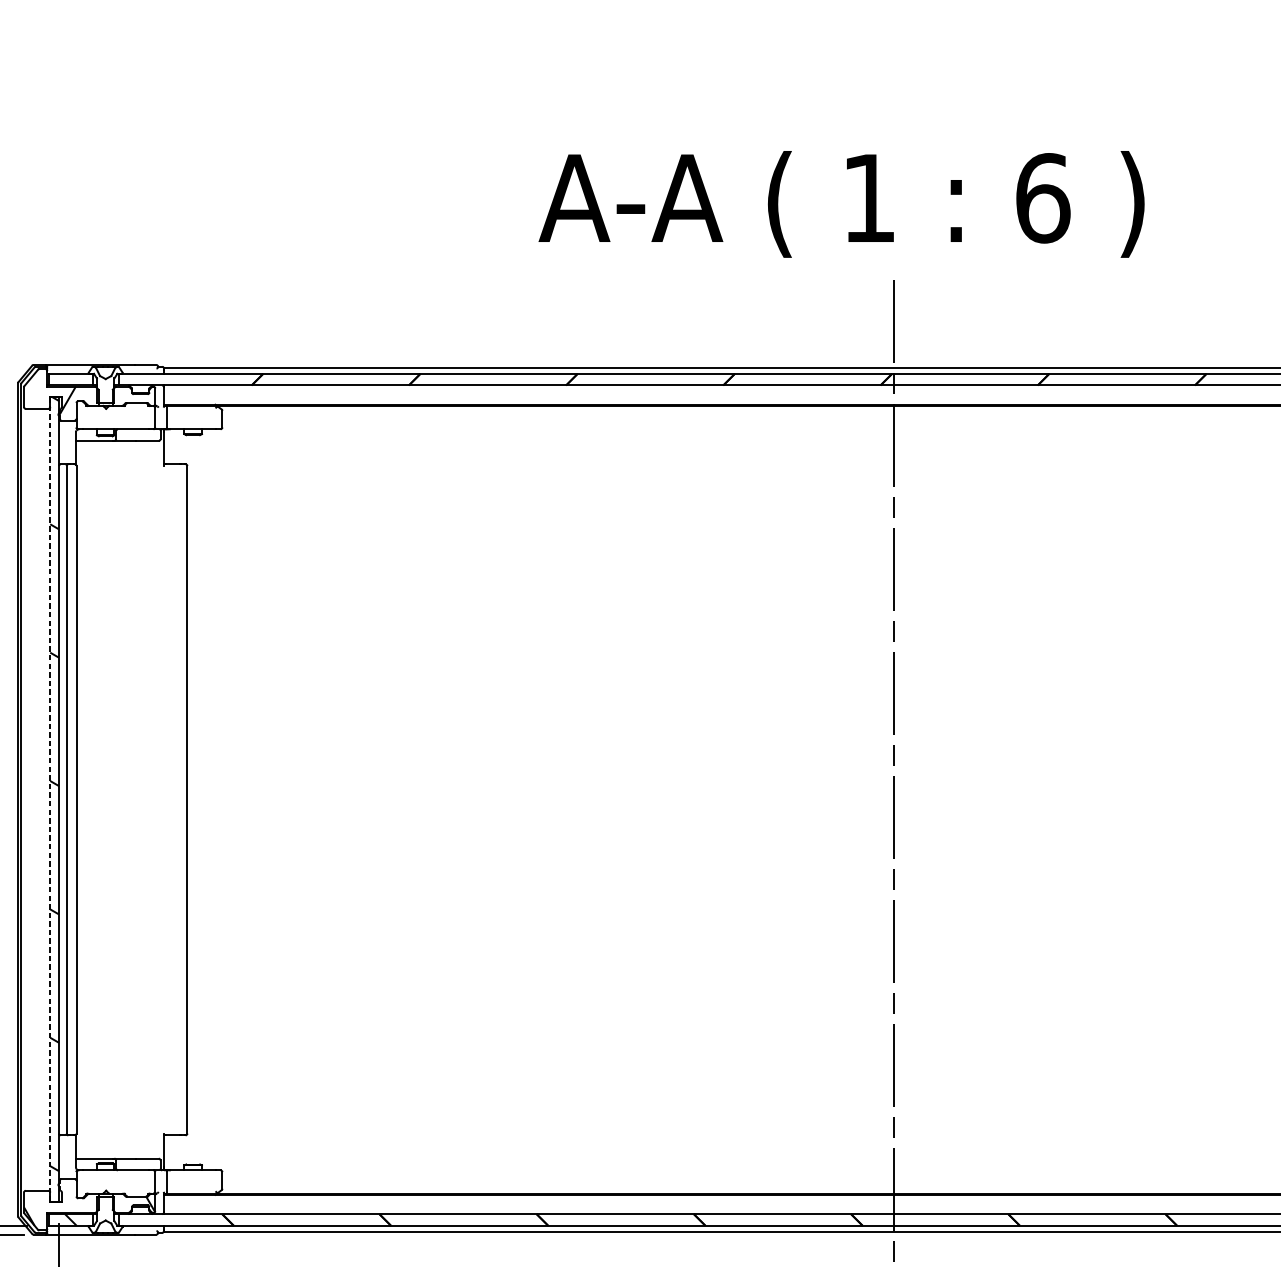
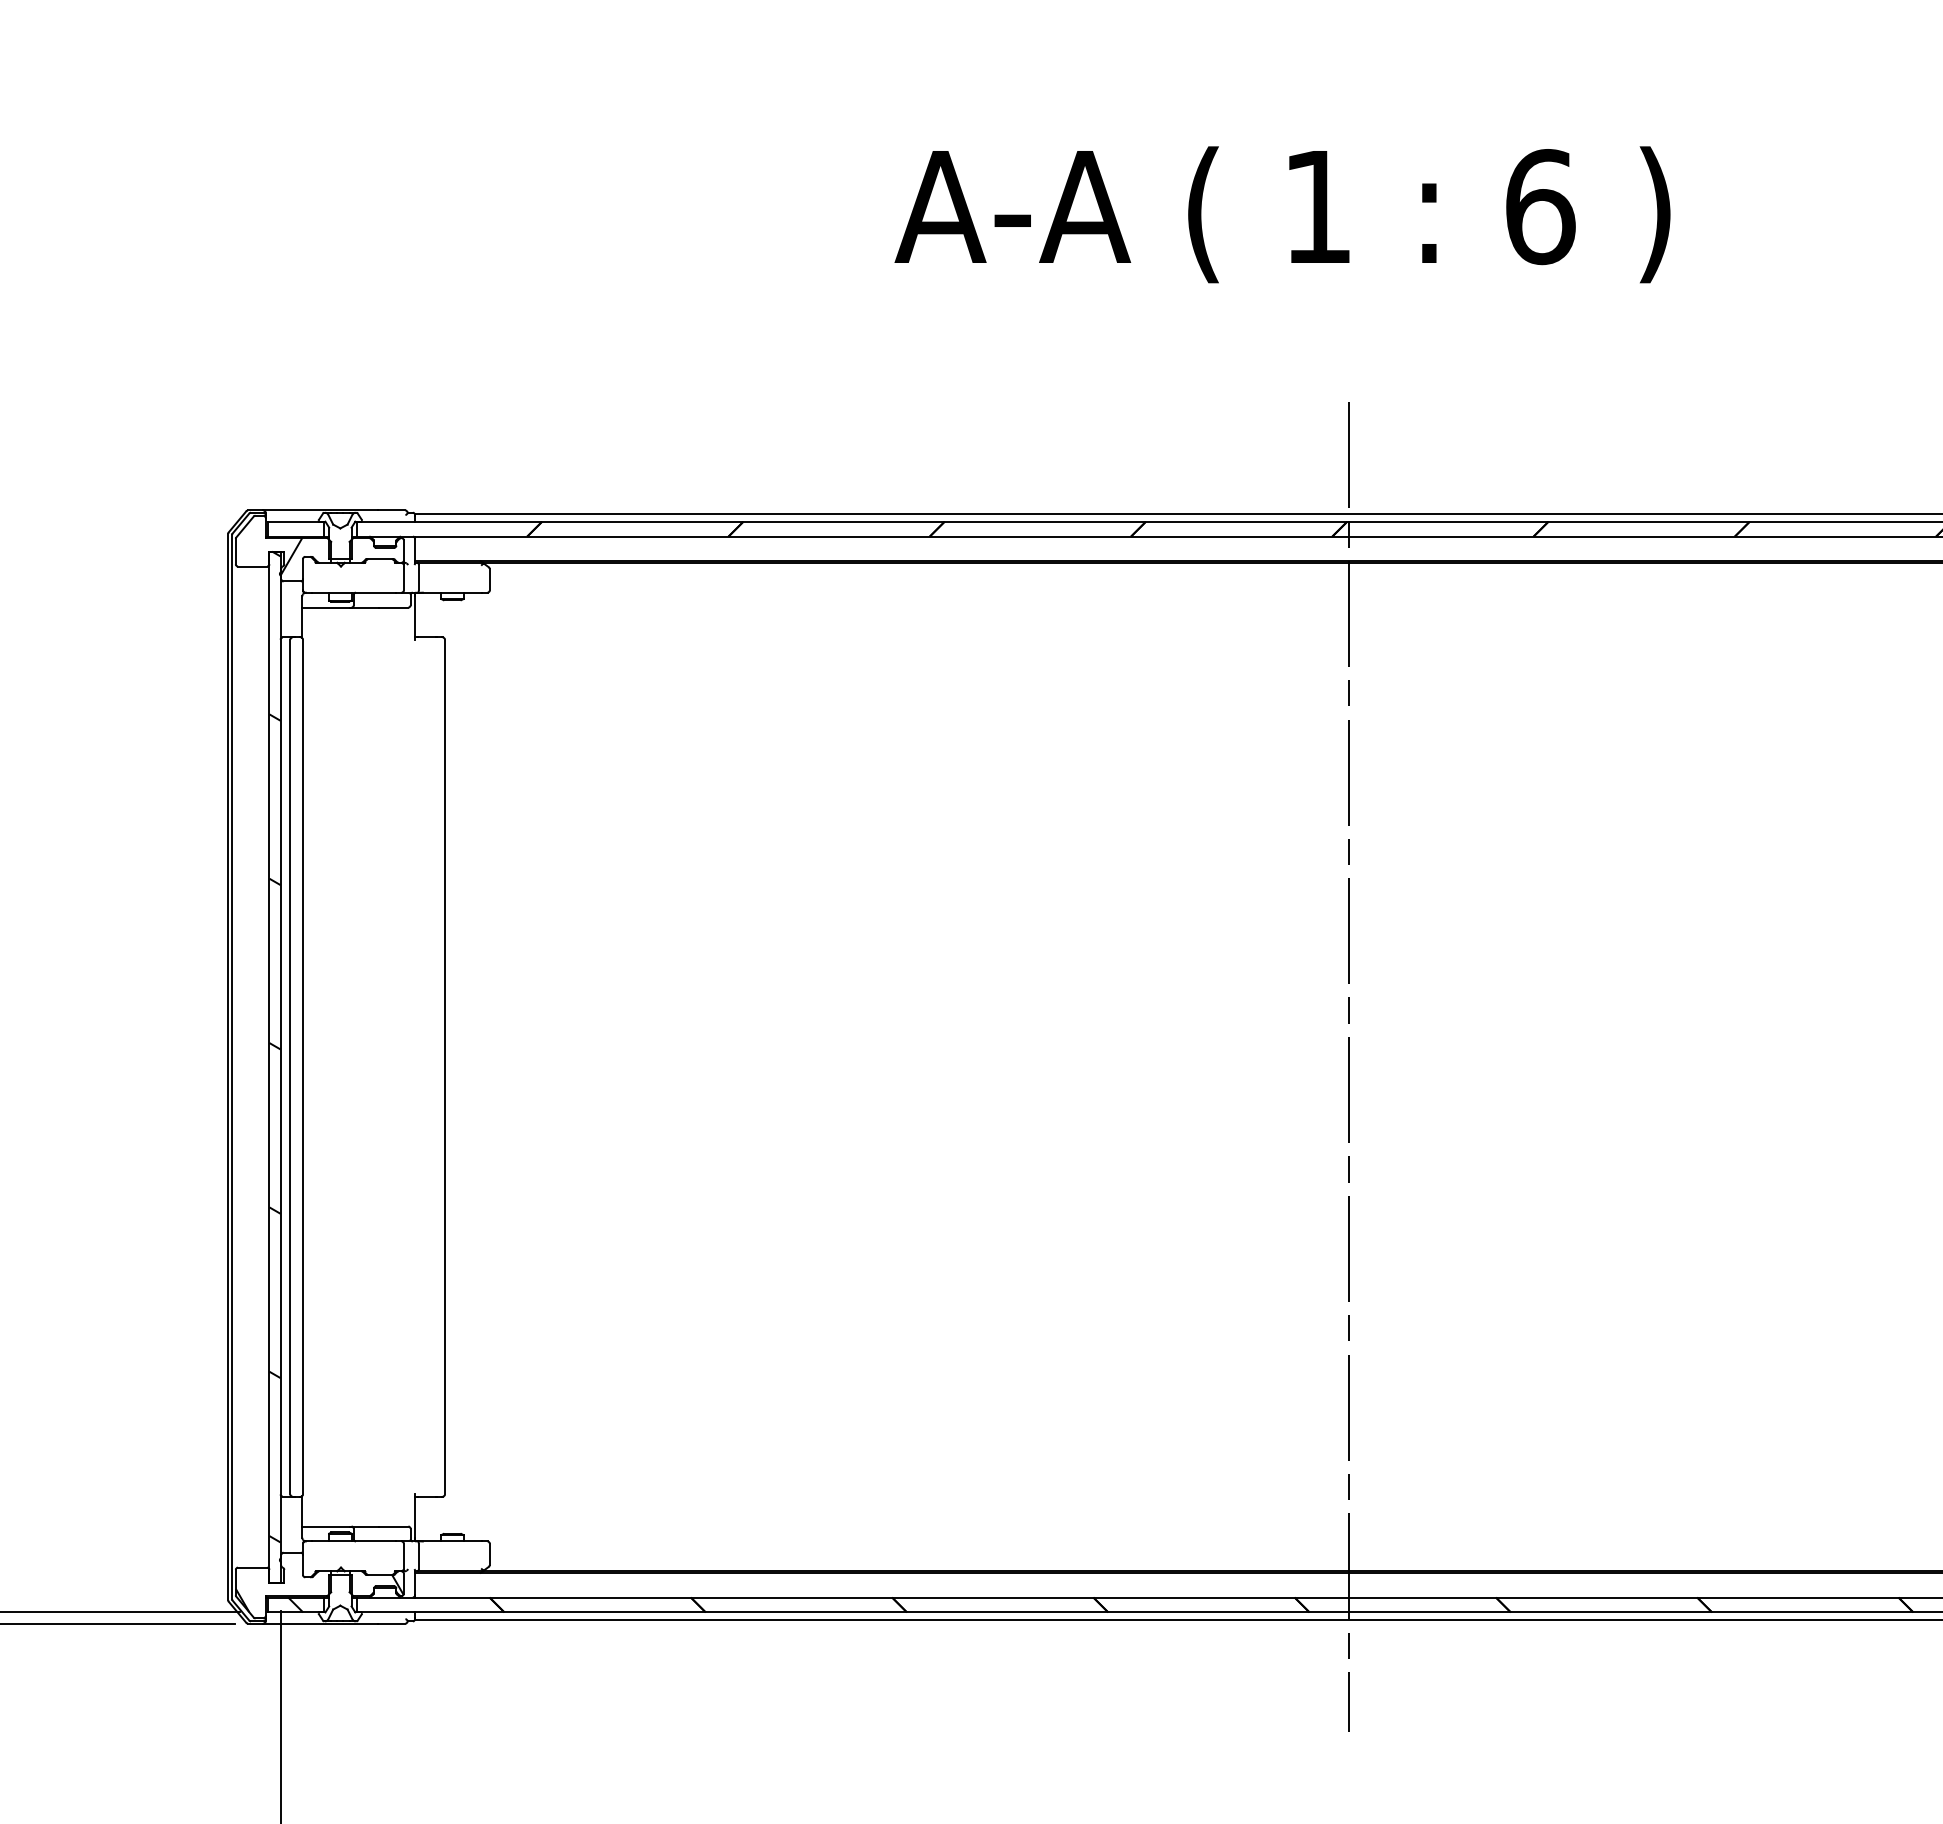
text: (841, 204) -> (1282, 214), moved
line: (50, 800) -> (269, 1067), dashed -> solid

